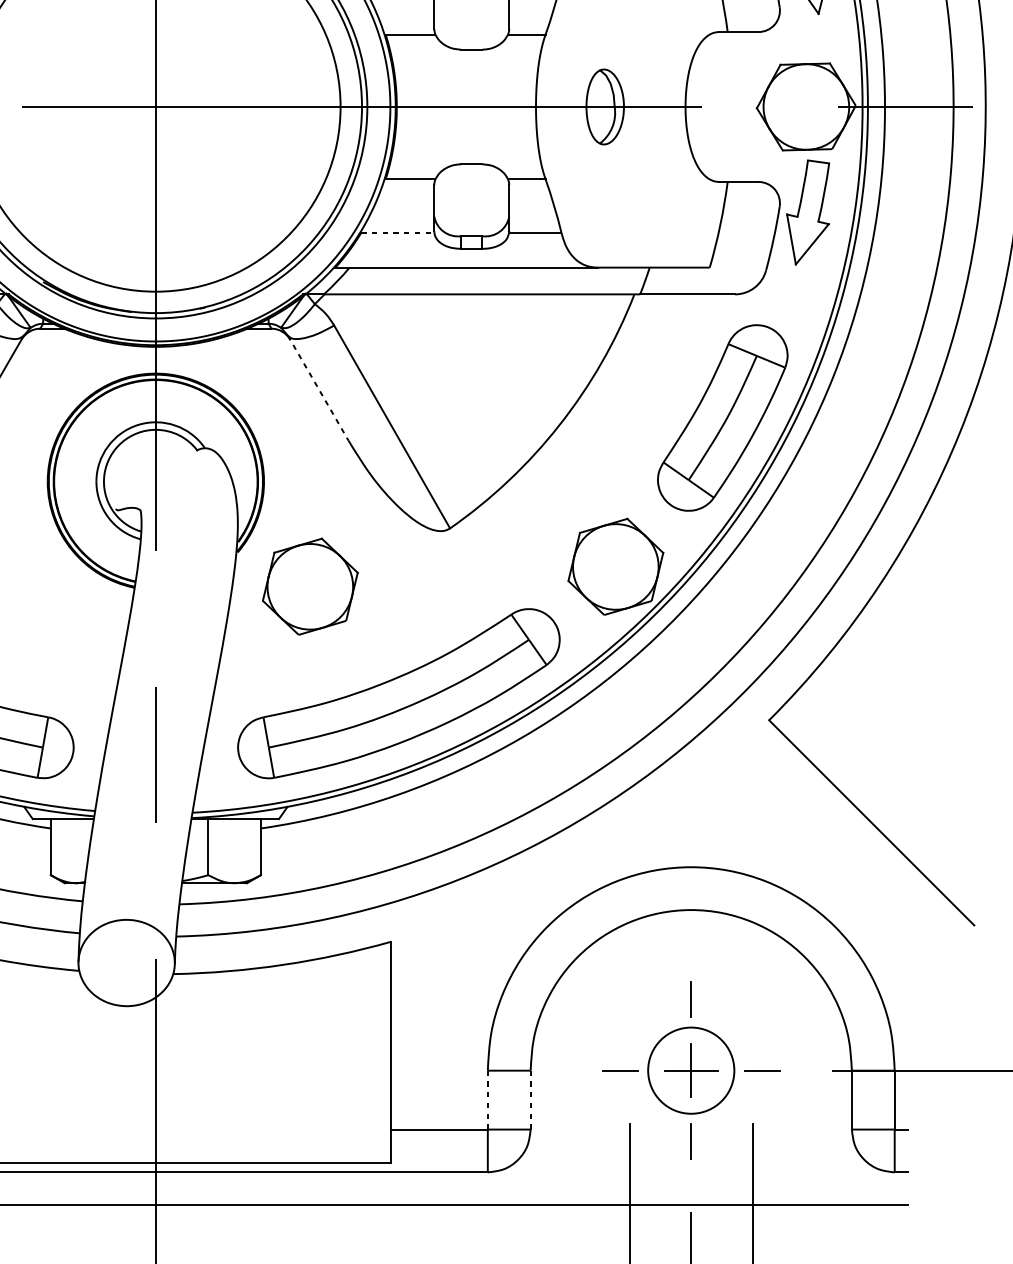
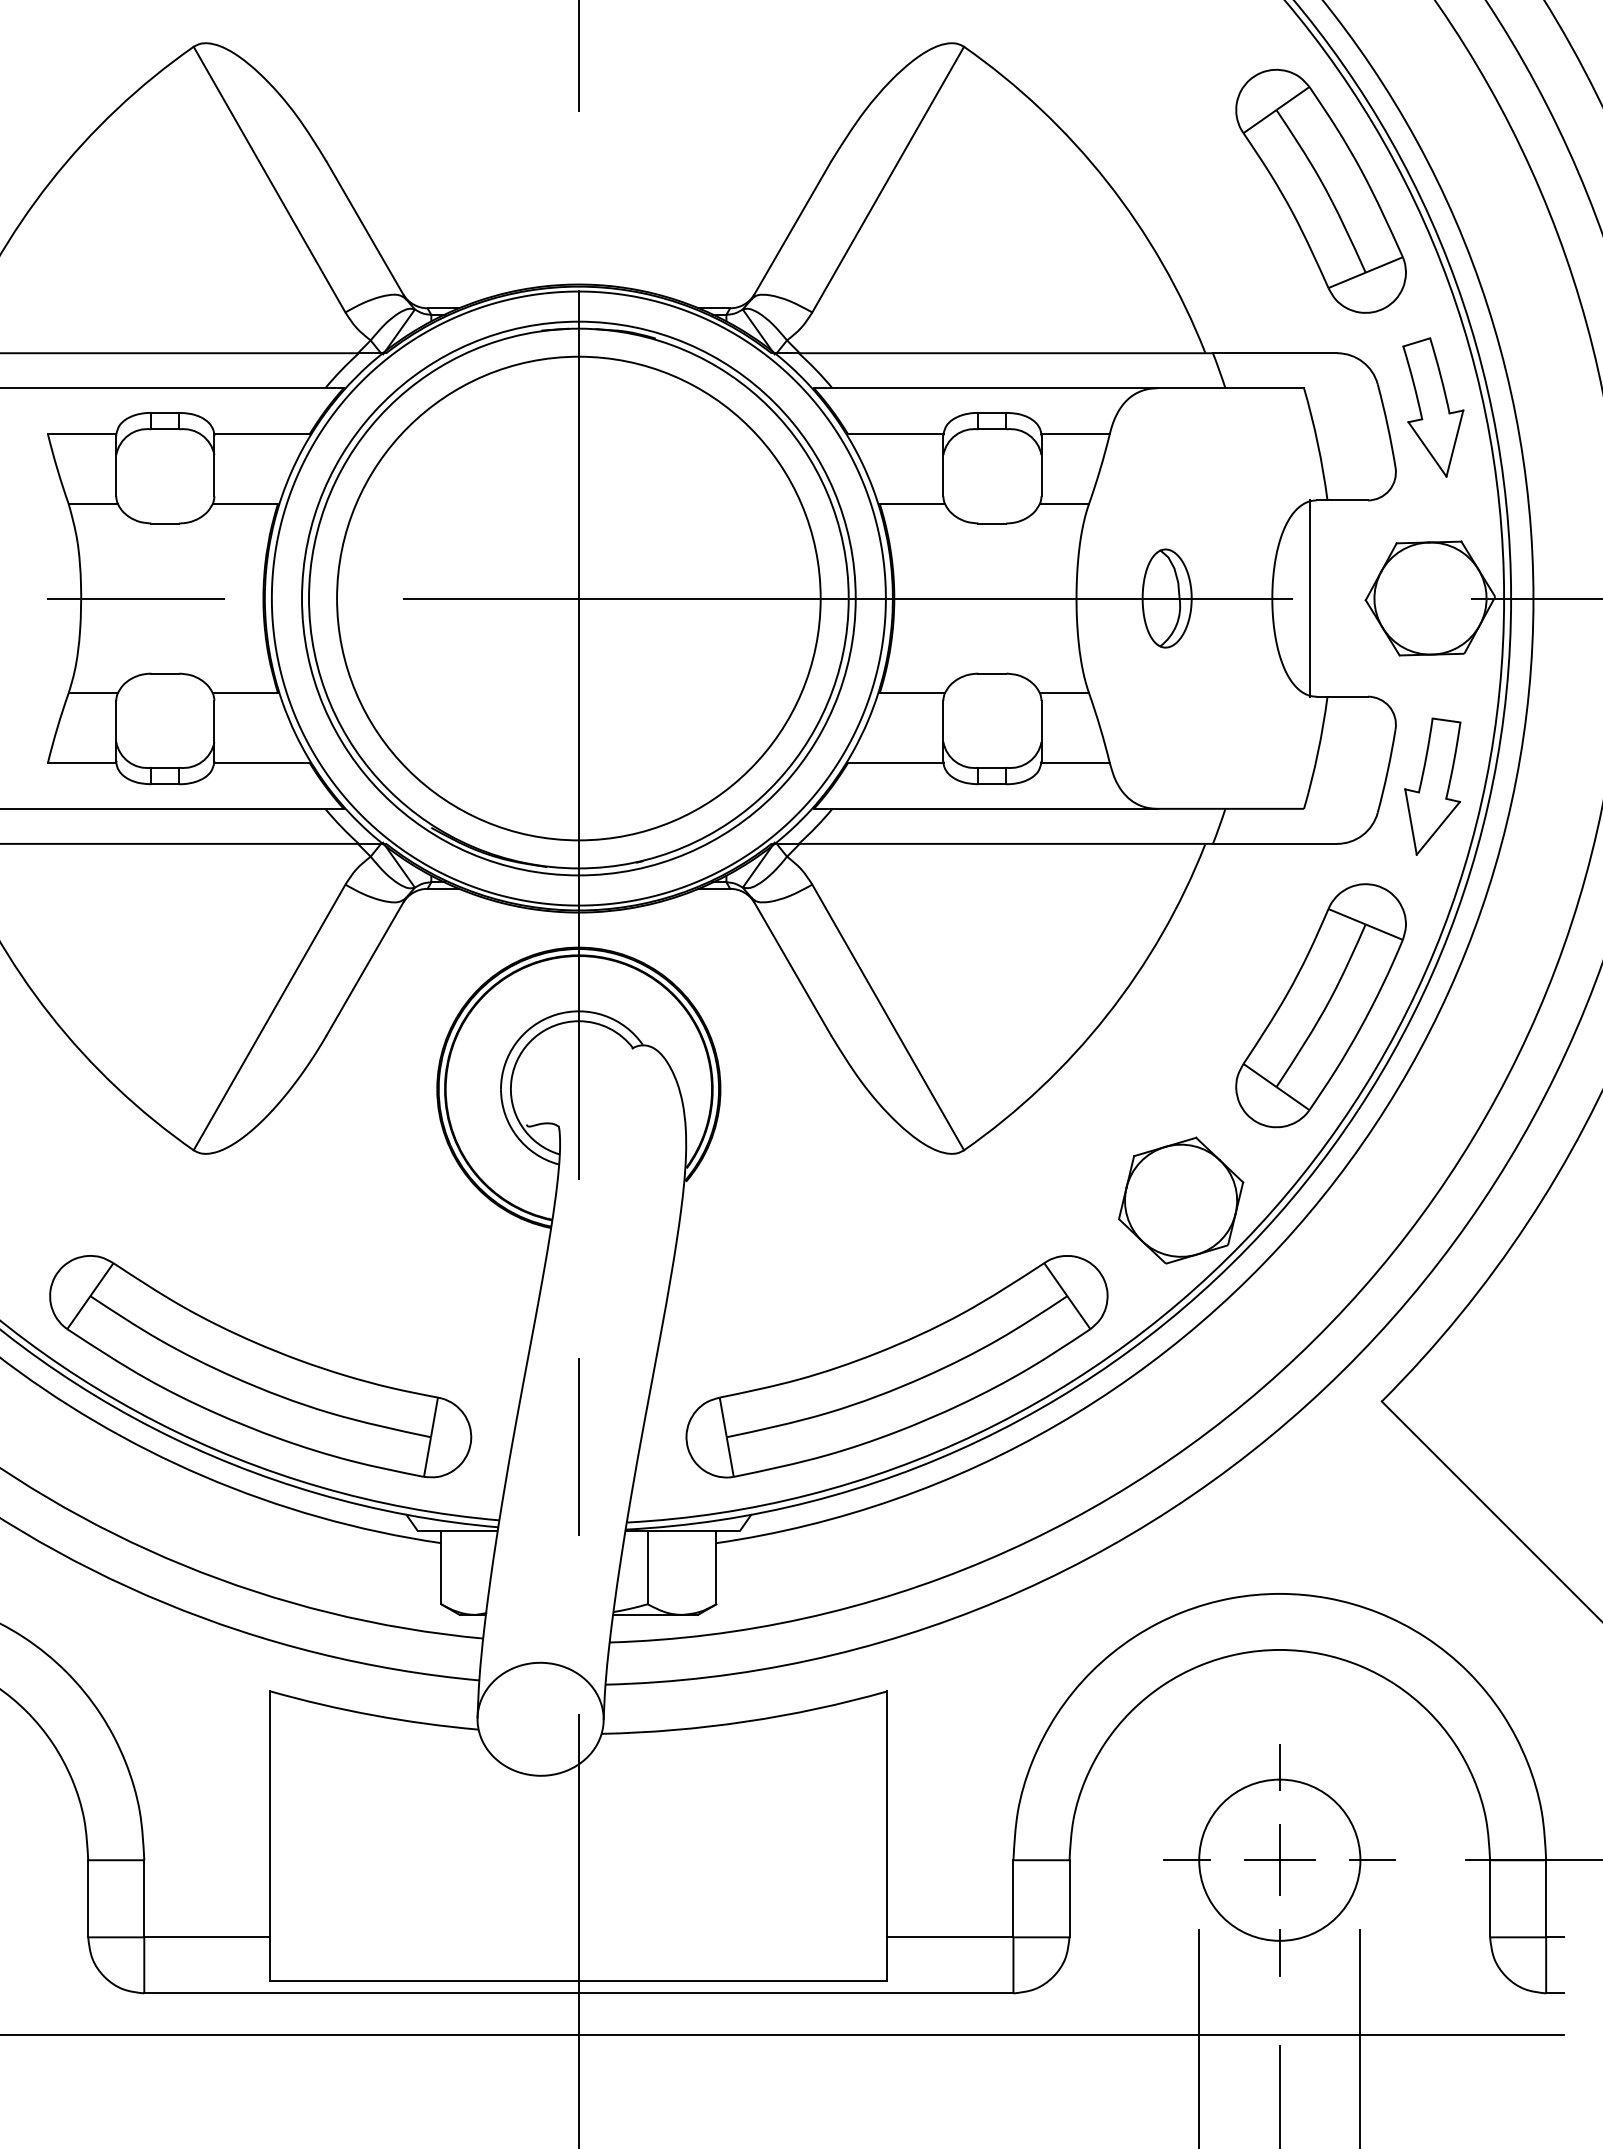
line: (713, 106) -> (1309, 598), added
part: (807, 212) -> (1432, 786), moved
line: (397, 232) -> (895, 763), dashed -> solid
line: (318, 388) -> (791, 967), dashed -> solid
part: (310, 586) -> (781, 1226), removed
circle: (691, 1070) -> (1279, 1859), size x1.43
line: (487, 1099) -> (1013, 1898), dashed -> solid
line: (530, 1099) -> (1069, 1898), dashed -> solid

